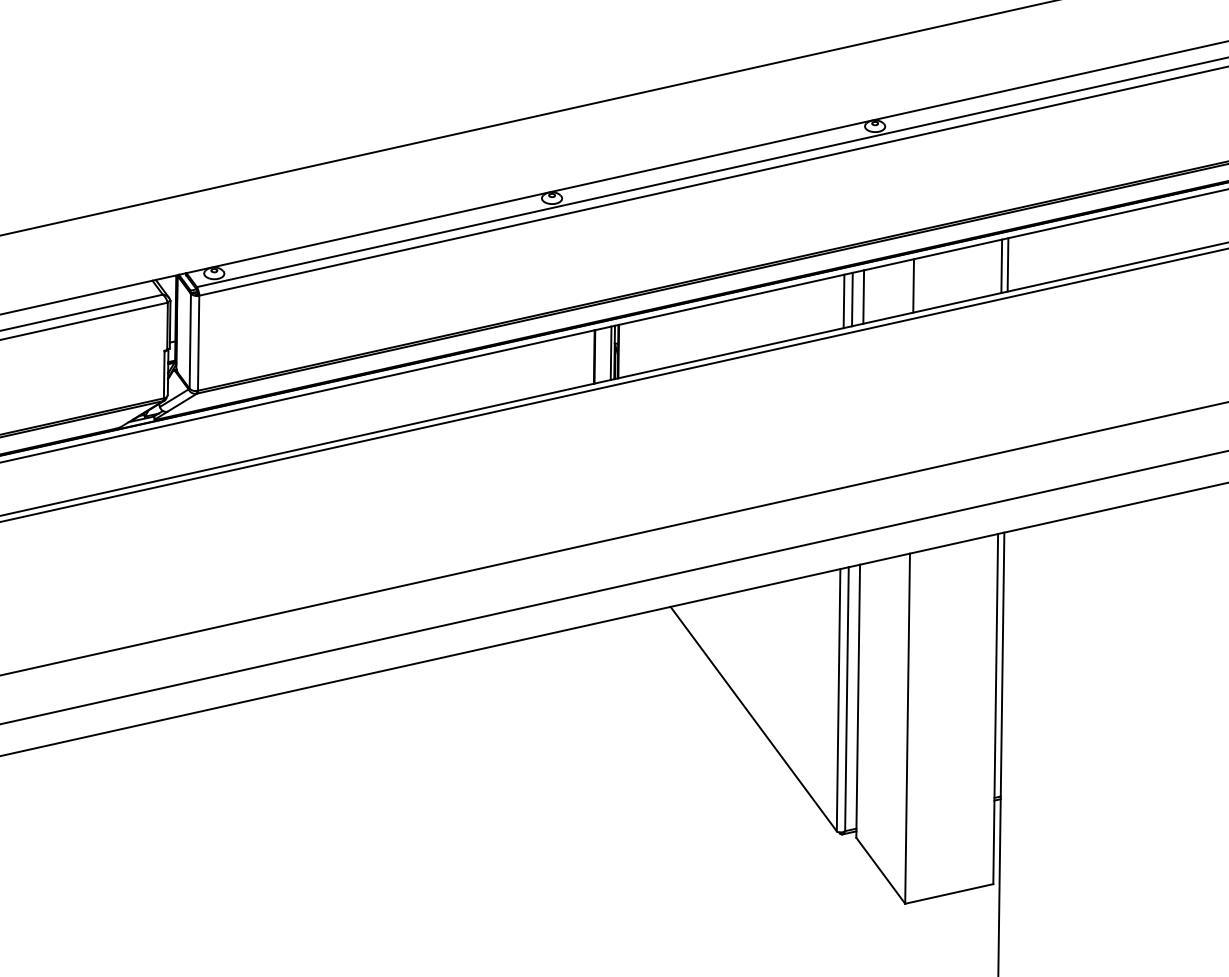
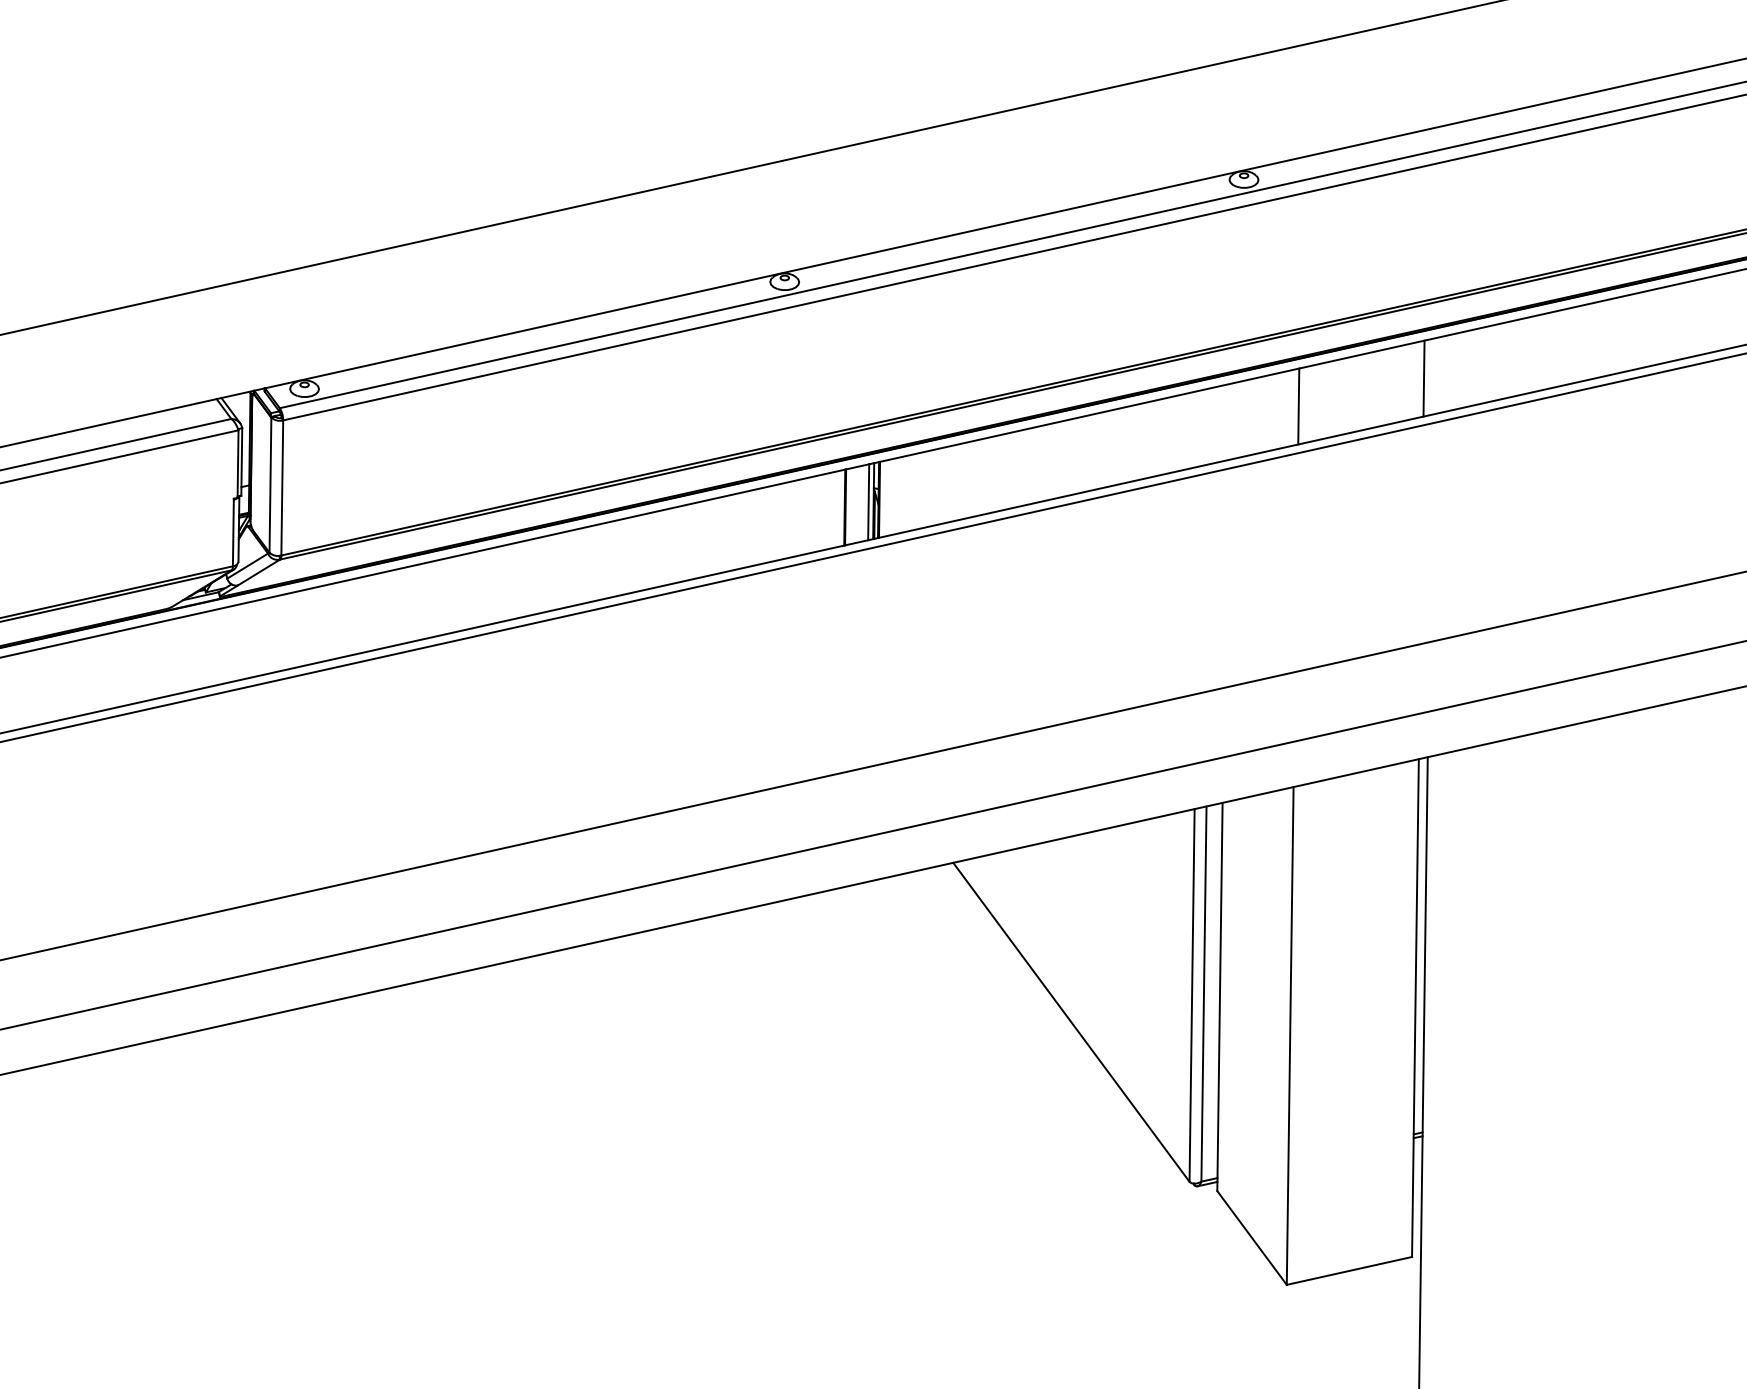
line: (1007, 264) -> (1432, 376), removed
line: (863, 297) -> (1227, 422), removed
line: (852, 299) -> (1211, 425), removed
line: (843, 301) -> (1199, 428), removed

